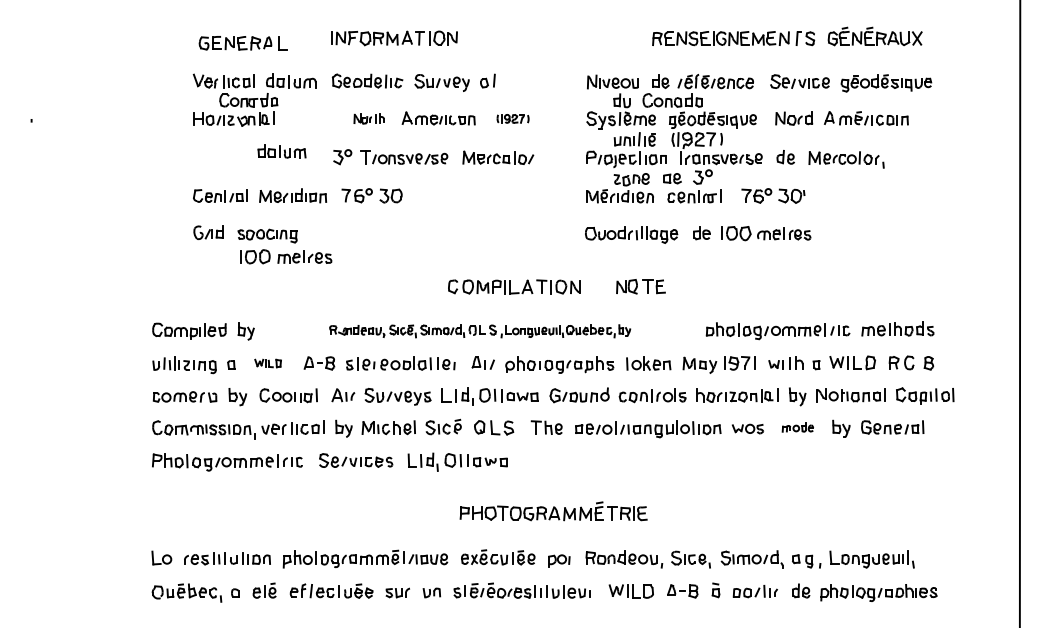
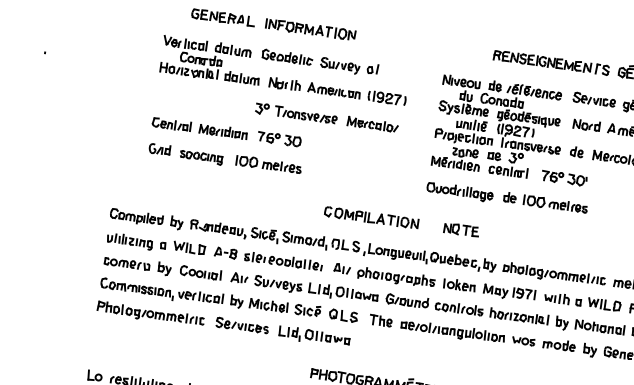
part: (242, 43) -> (222, 17), moved
part: (369, 118) -> (285, 84), size x1.43
part: (512, 118) -> (386, 97), size x1.67
part: (281, 151) -> (241, 78), moved
part: (286, 256) -> (269, 164), moved
part: (479, 330) -> (342, 245), size x1.43
part: (267, 363) -> (188, 248), size x1.67
part: (797, 427) -> (559, 345), size x1.43

